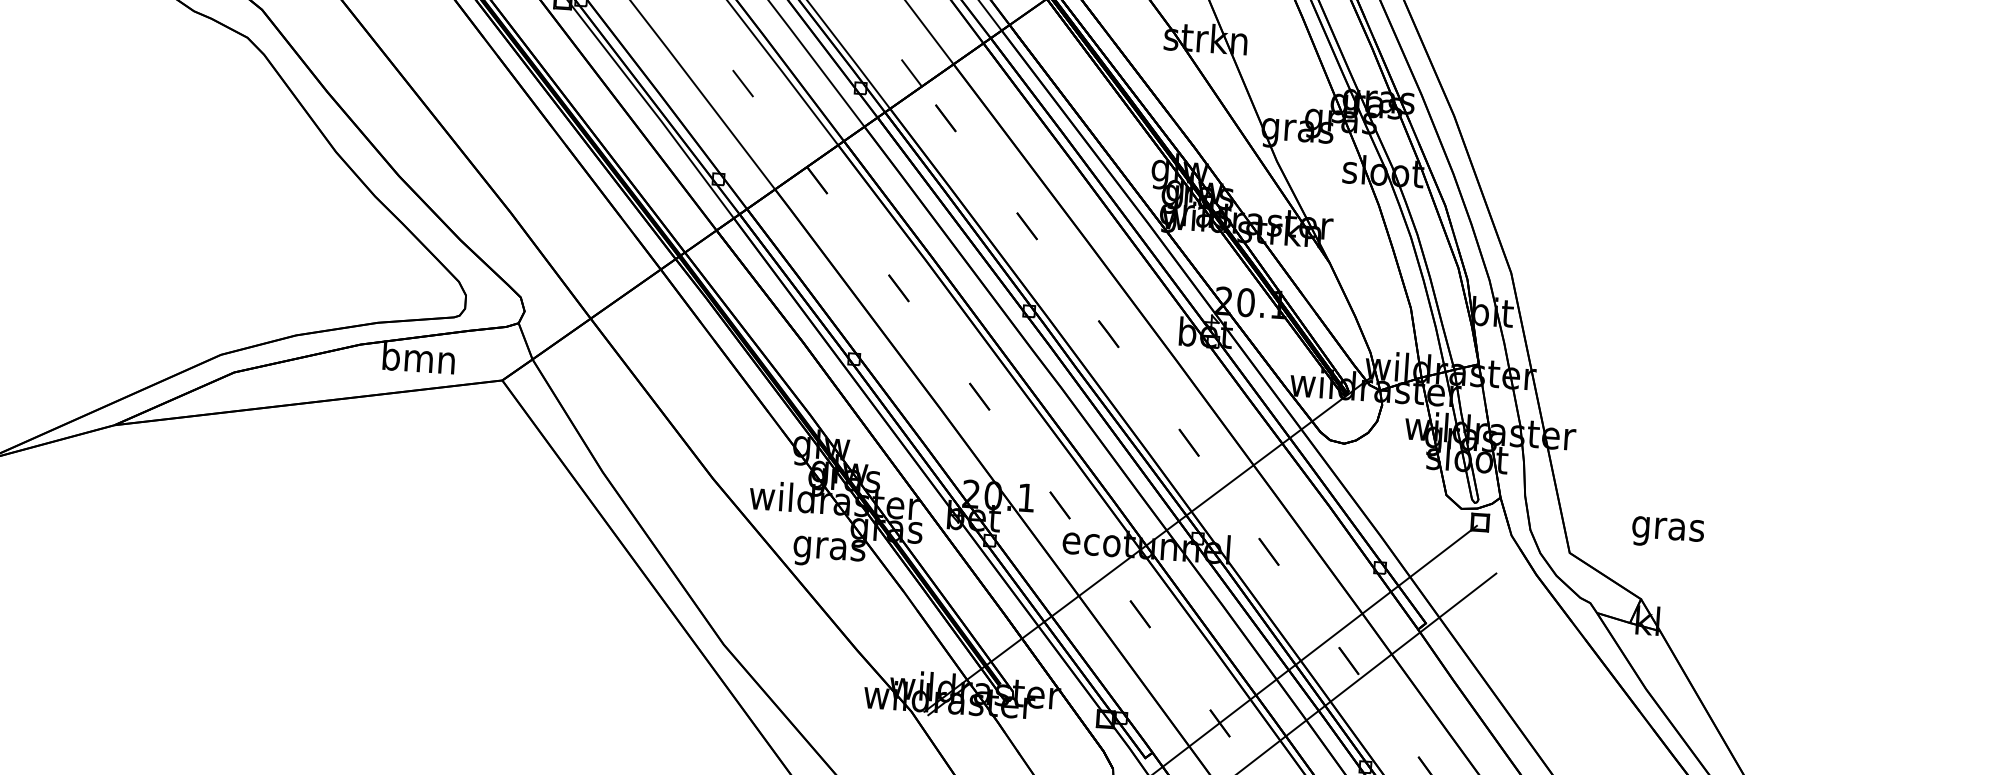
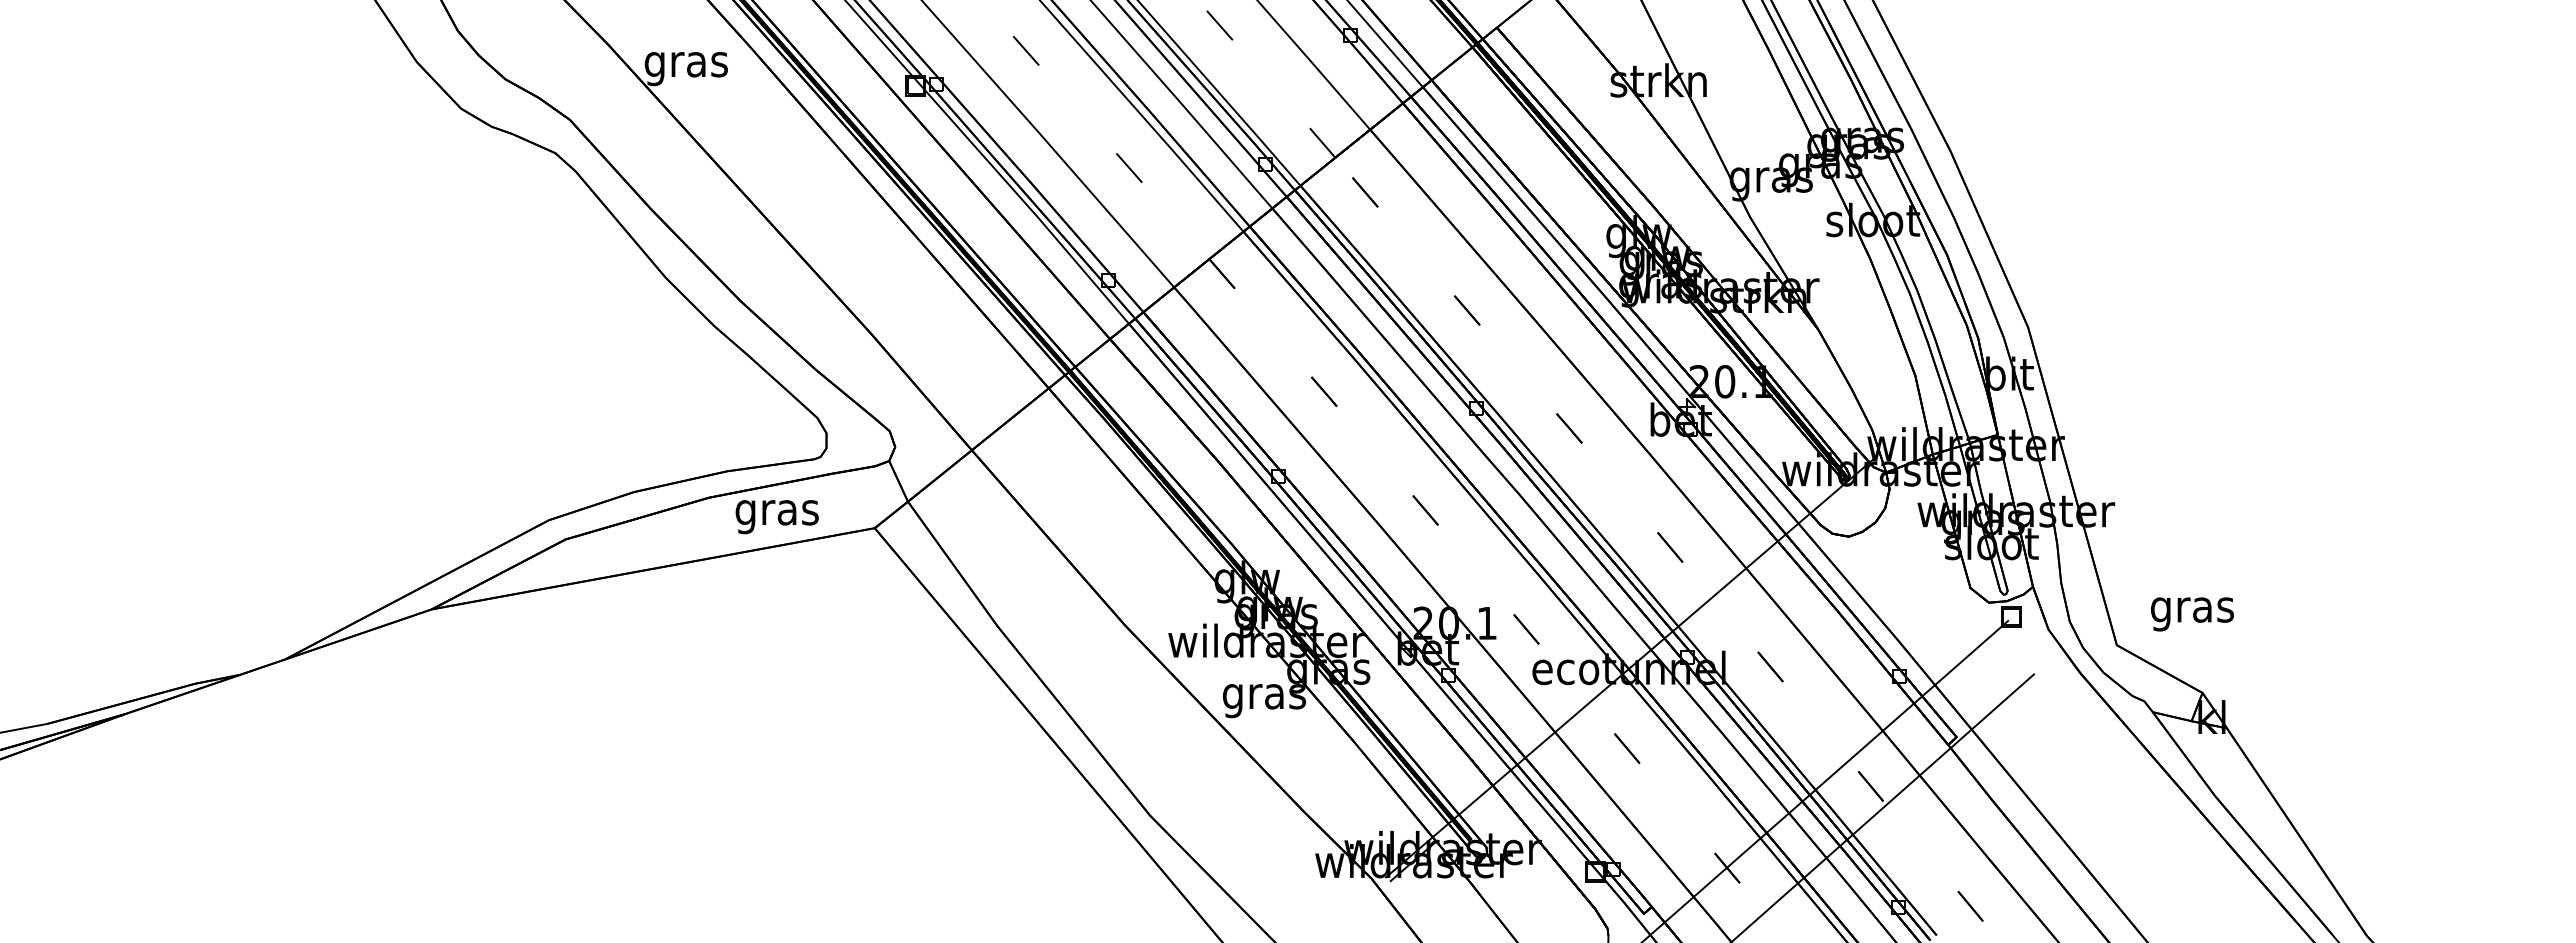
text: (418, 362) -> (776, 513), bmn -> gras
text: (1668, 532) -> (2192, 614), moved

